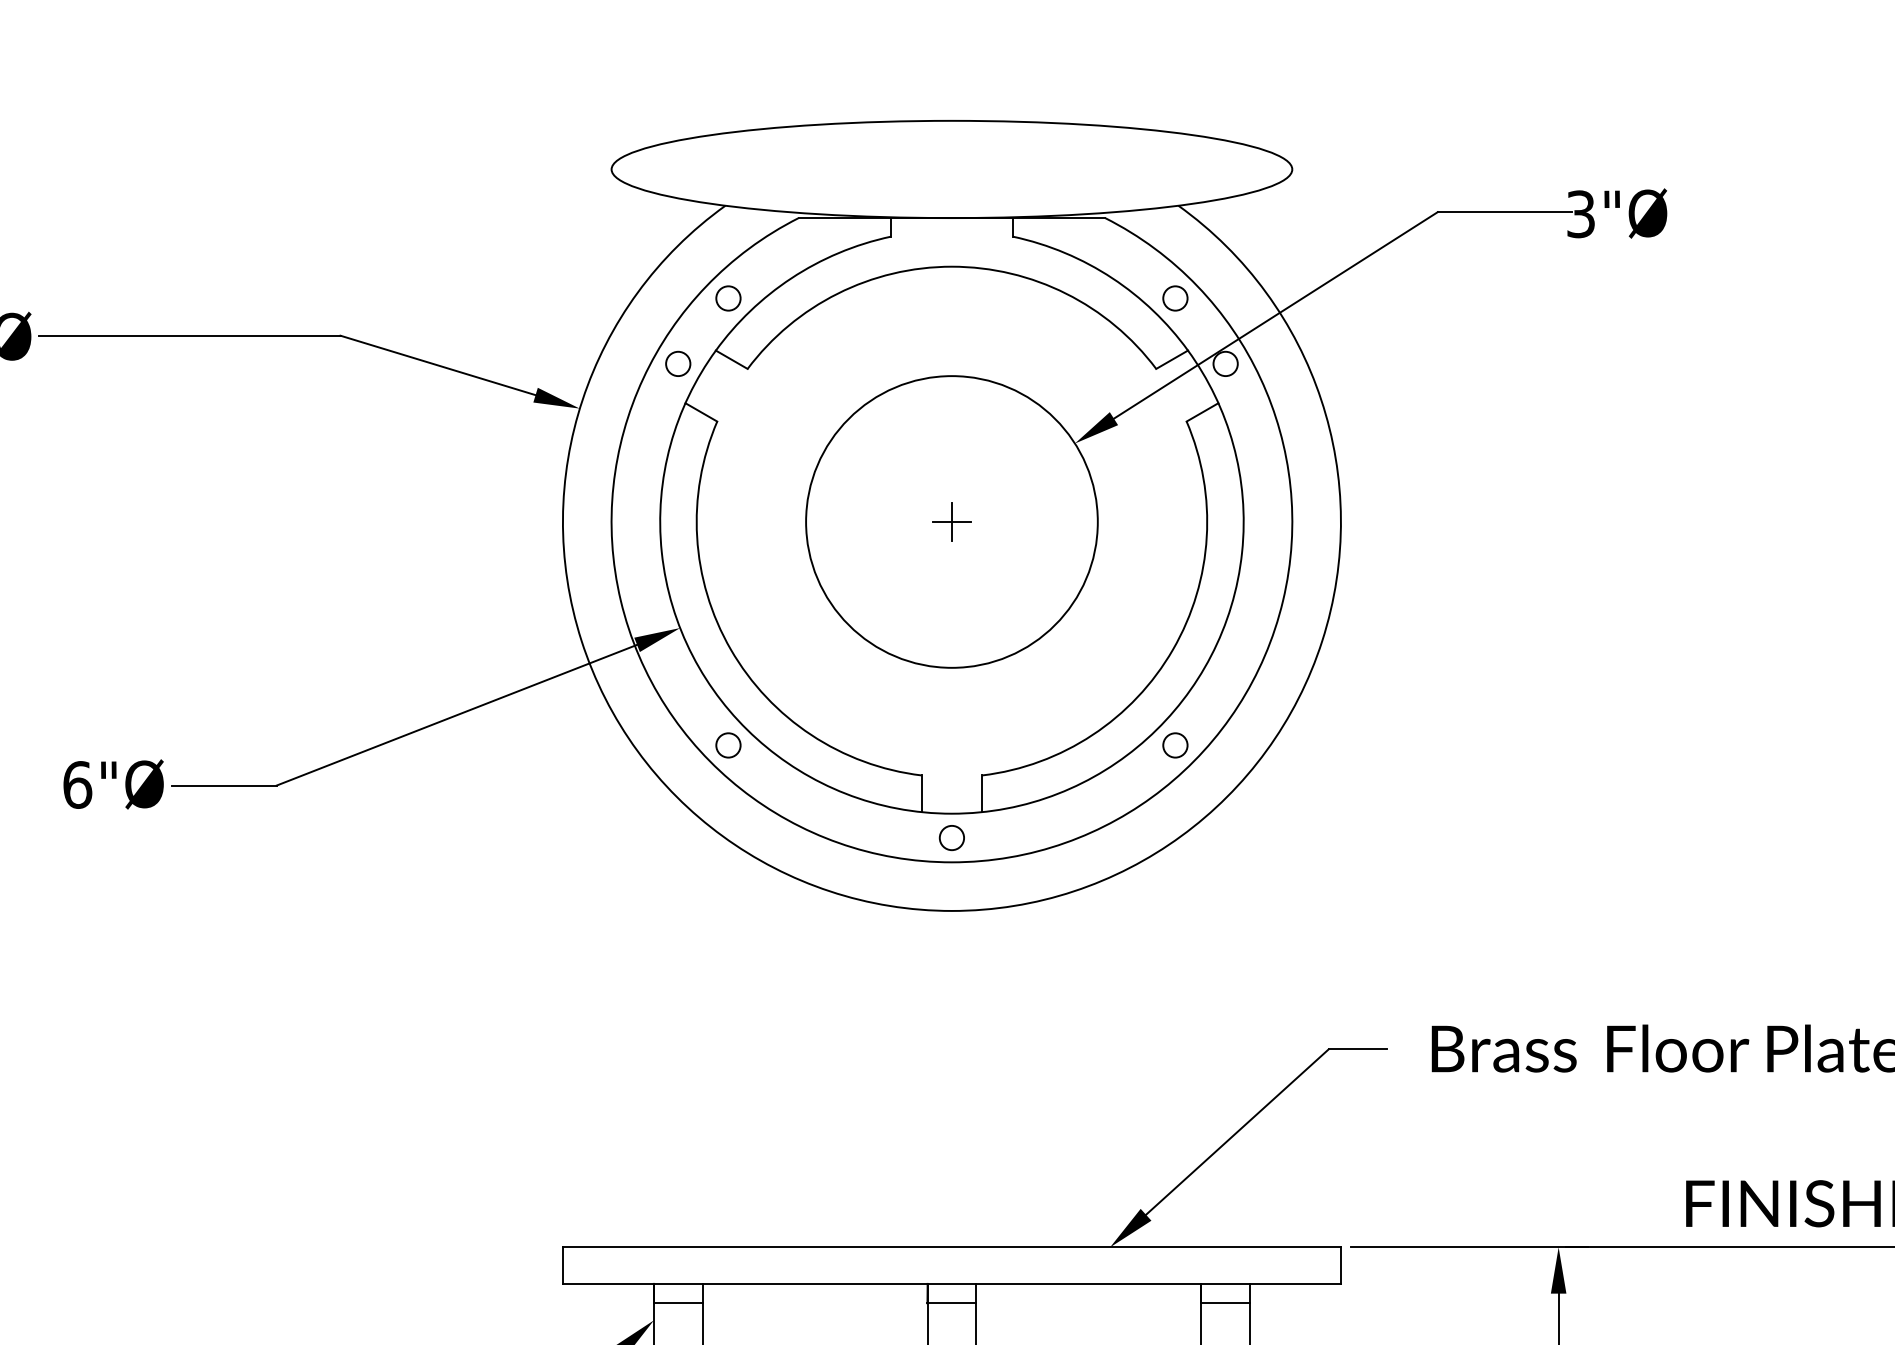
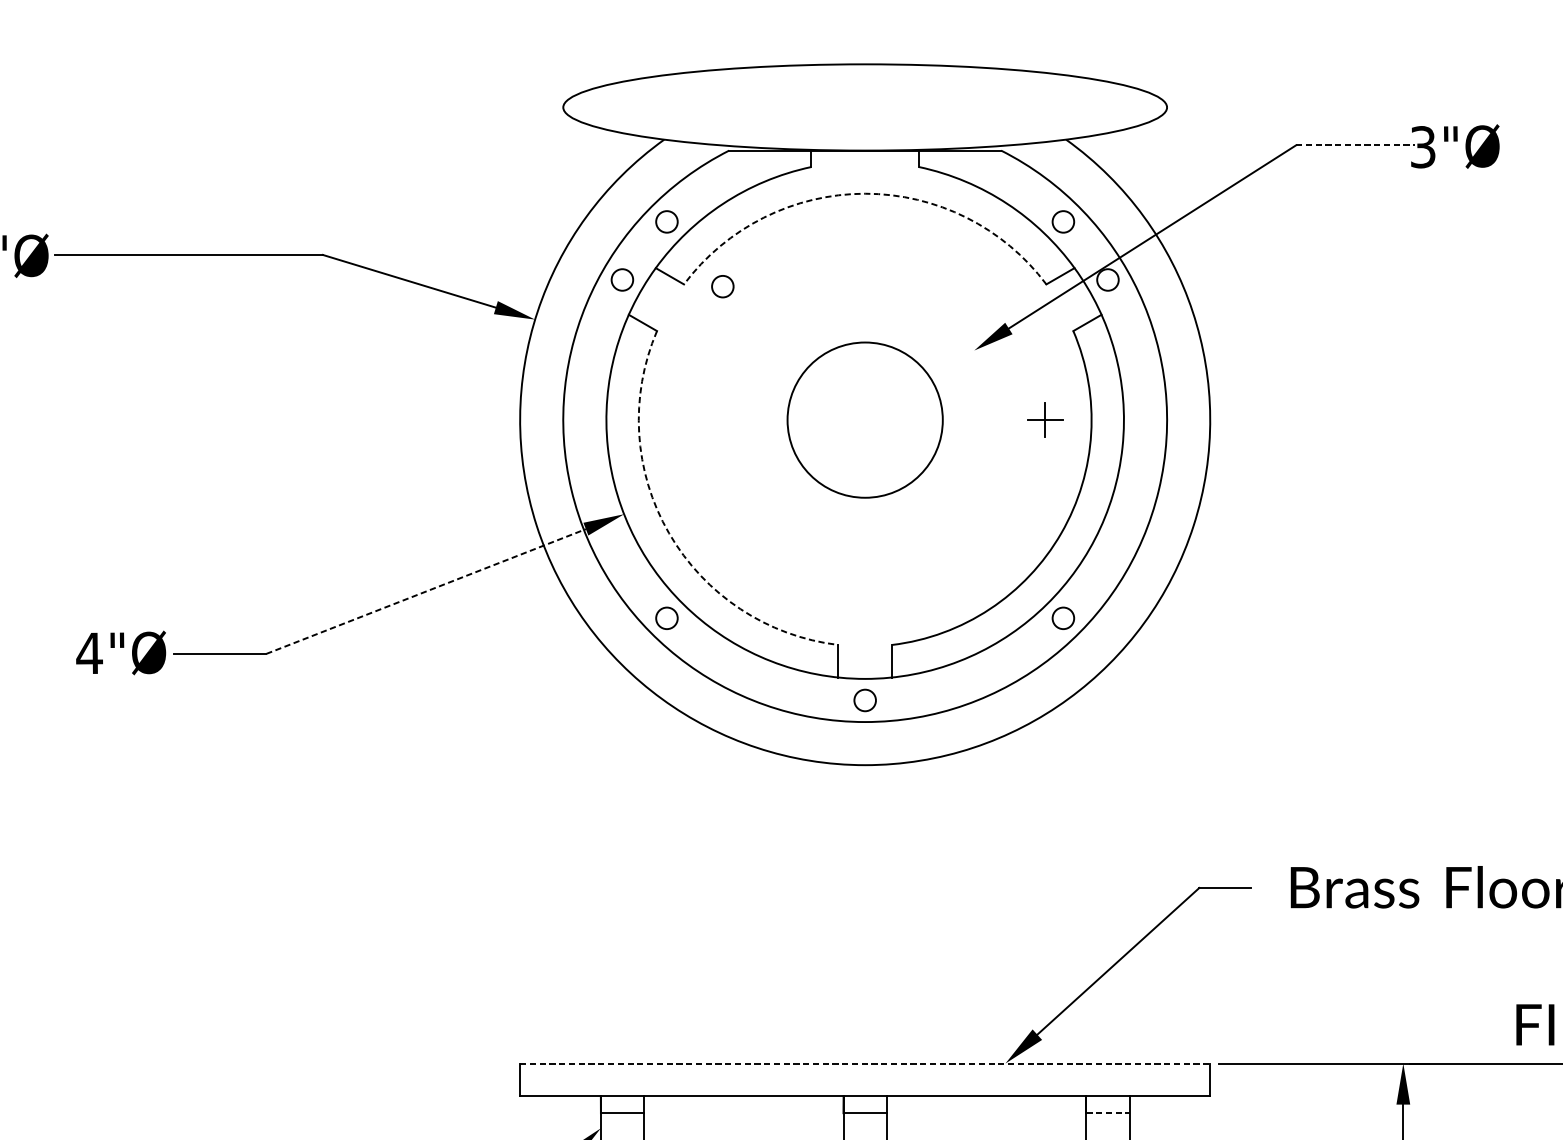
line: (1504, 212) -> (1355, 145), solid -> dashed
arc: (951, 266) -> (864, 193), solid -> dashed
circle: (791, 371) -> (722, 286), added
circle: (951, 521) -> (864, 419), size x0.6
part: (951, 521) -> (1044, 419), moved
arc: (730, 649) -> (668, 533), solid -> dashed
line: (457, 715) -> (426, 591), solid -> dashed
text: (77, 784) -> (89, 653), 6"Ø -> 4"Ø
line: (951, 1247) -> (864, 1063), solid -> dashed
line: (1226, 1303) -> (1108, 1113), solid -> dashed

